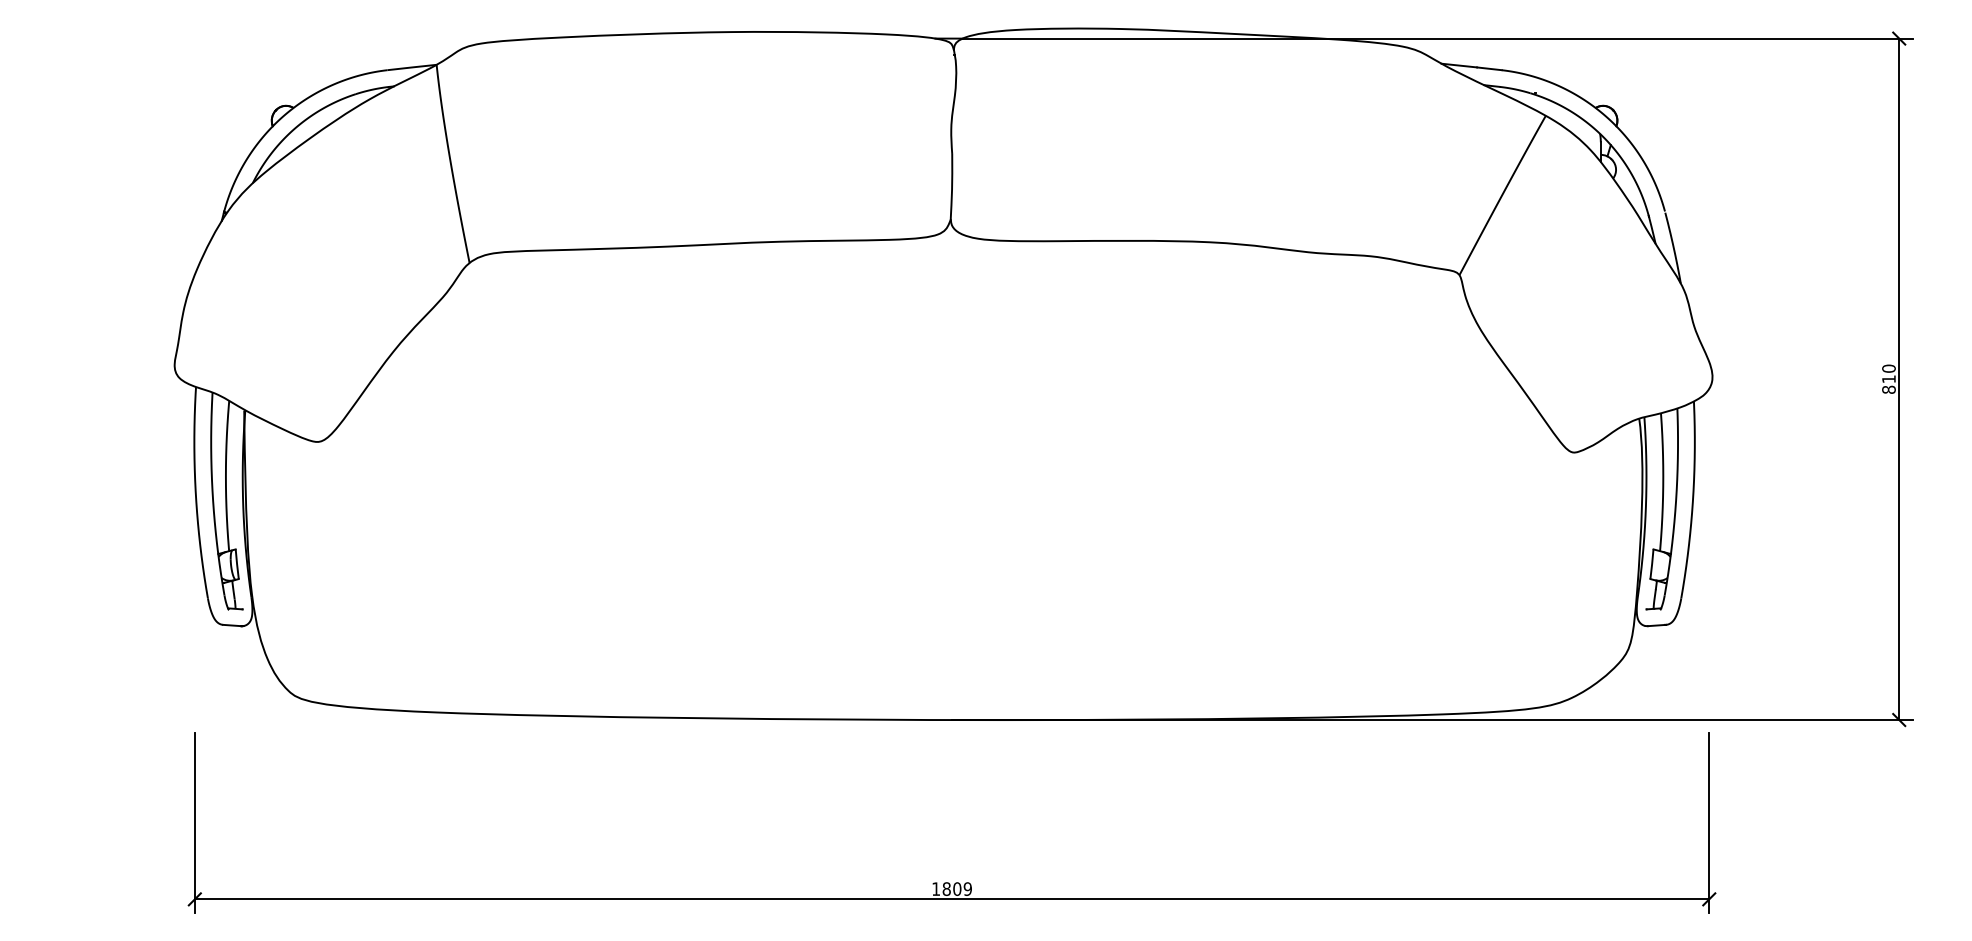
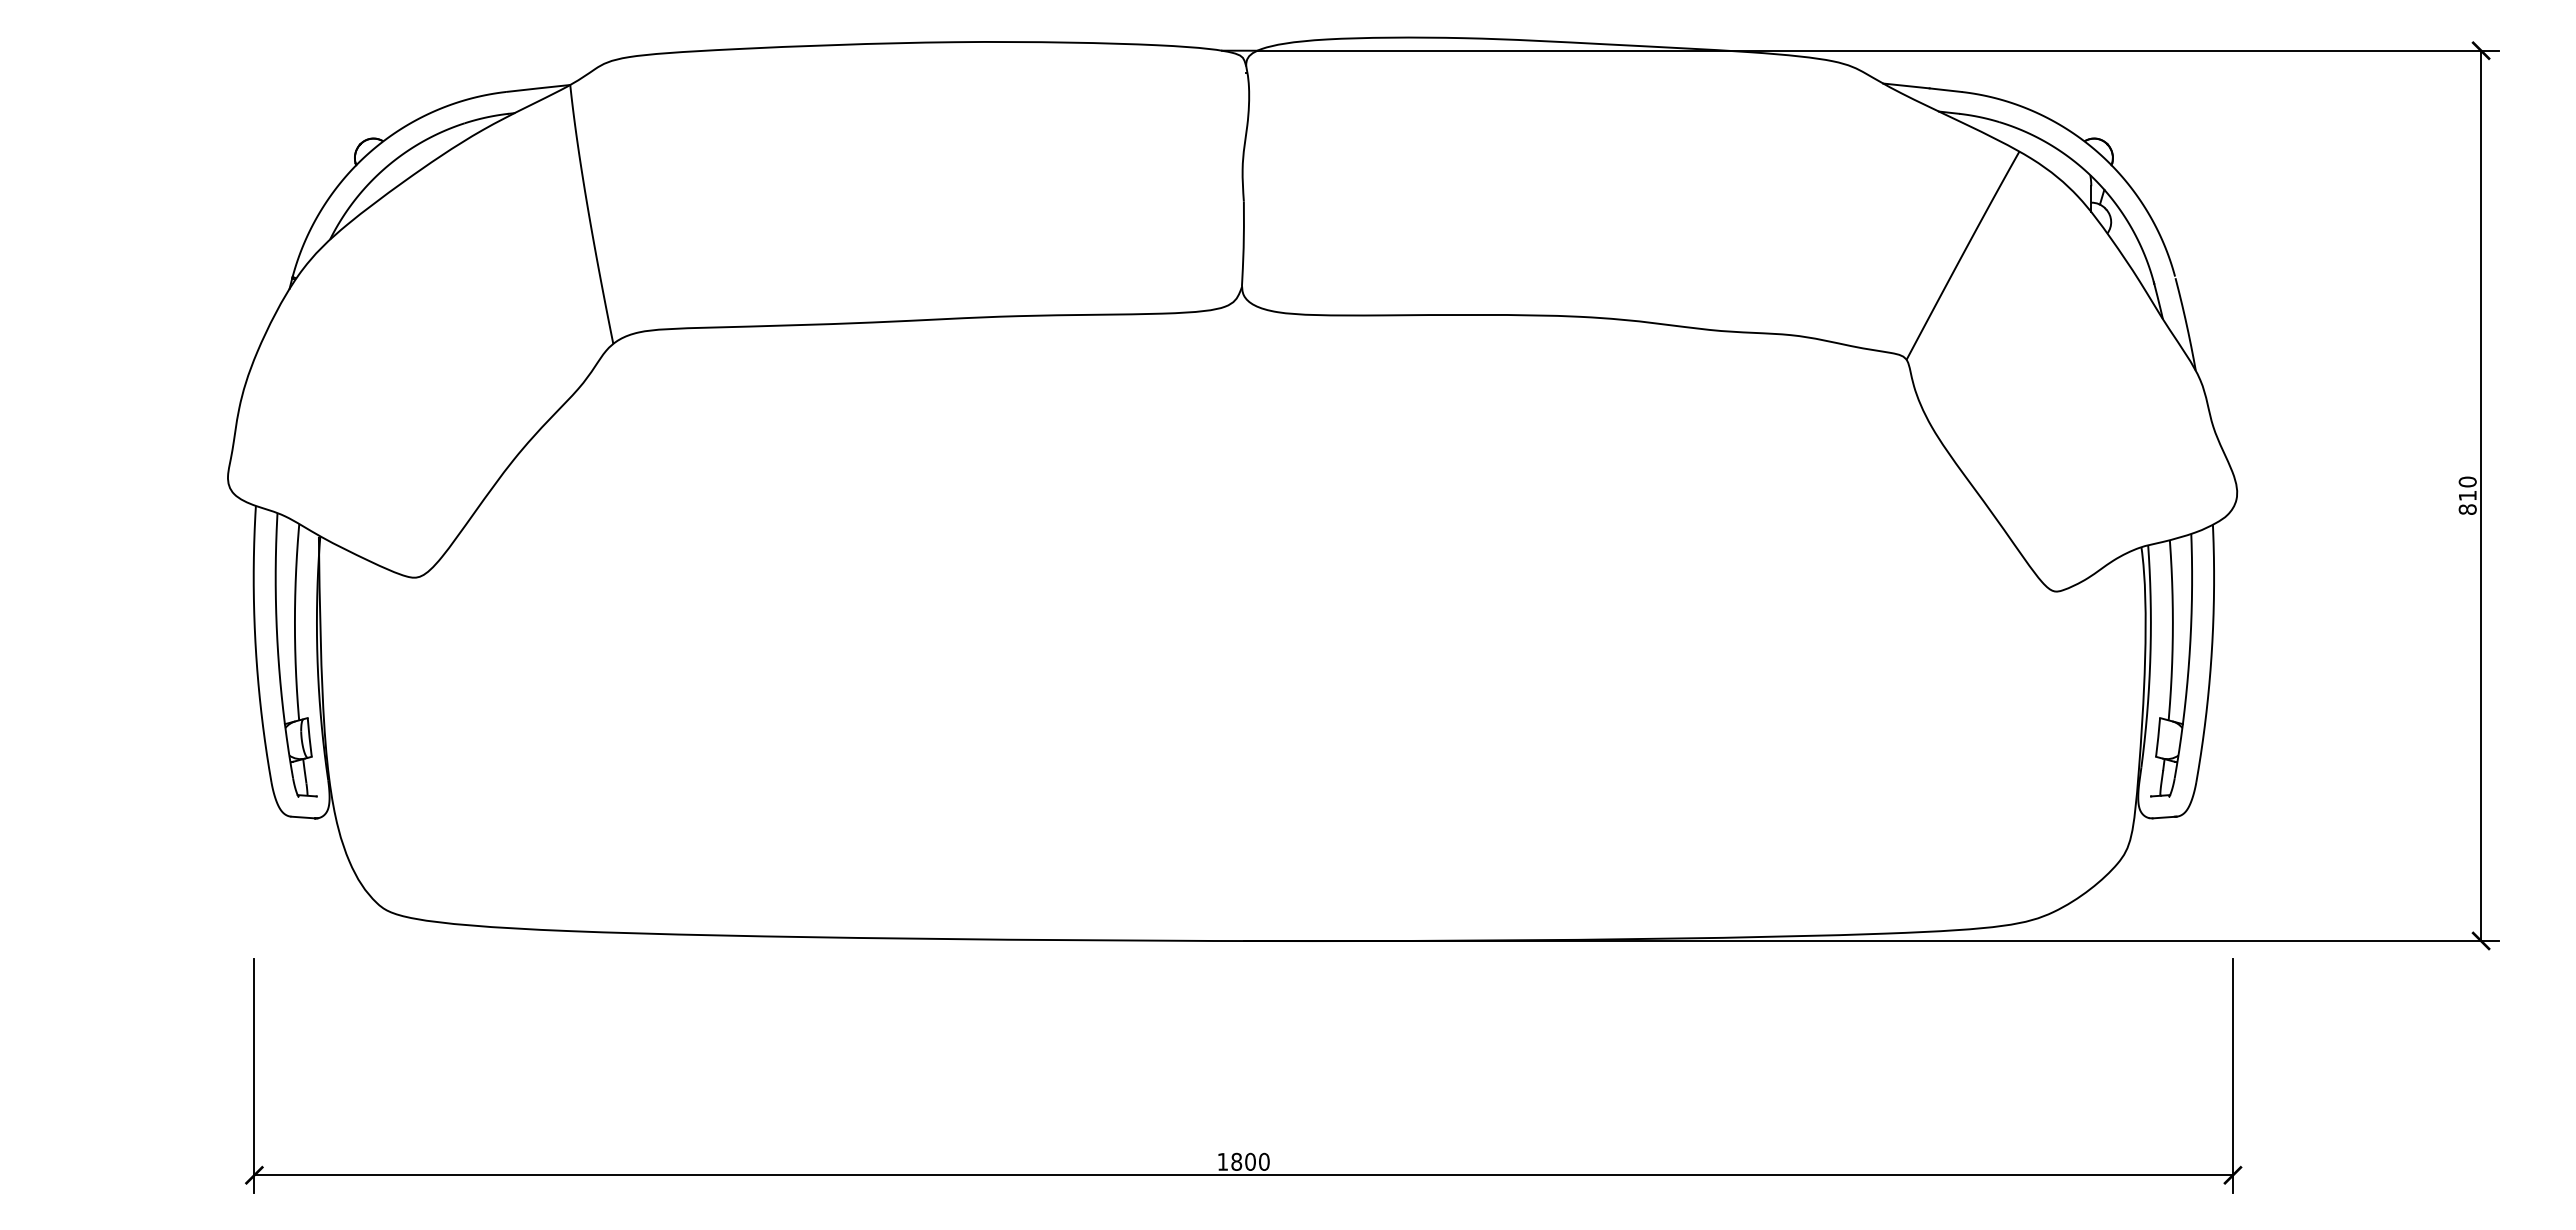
text: (967, 888) -> (1263, 1161), 1809 -> 1800

